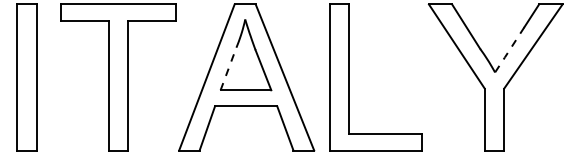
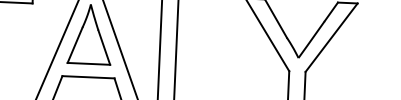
line: (509, 50) -> (311, 40), dashed -> solid
line: (228, 69) -> (75, 45), dashed -> solid

